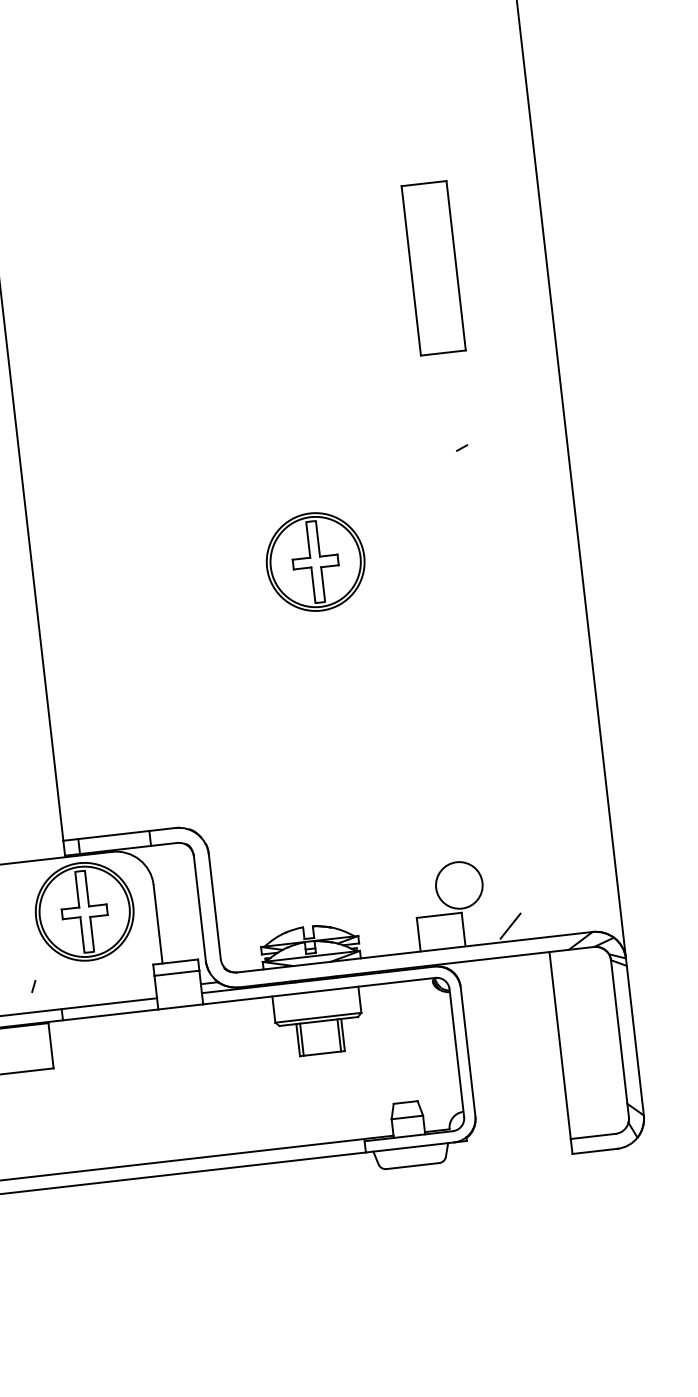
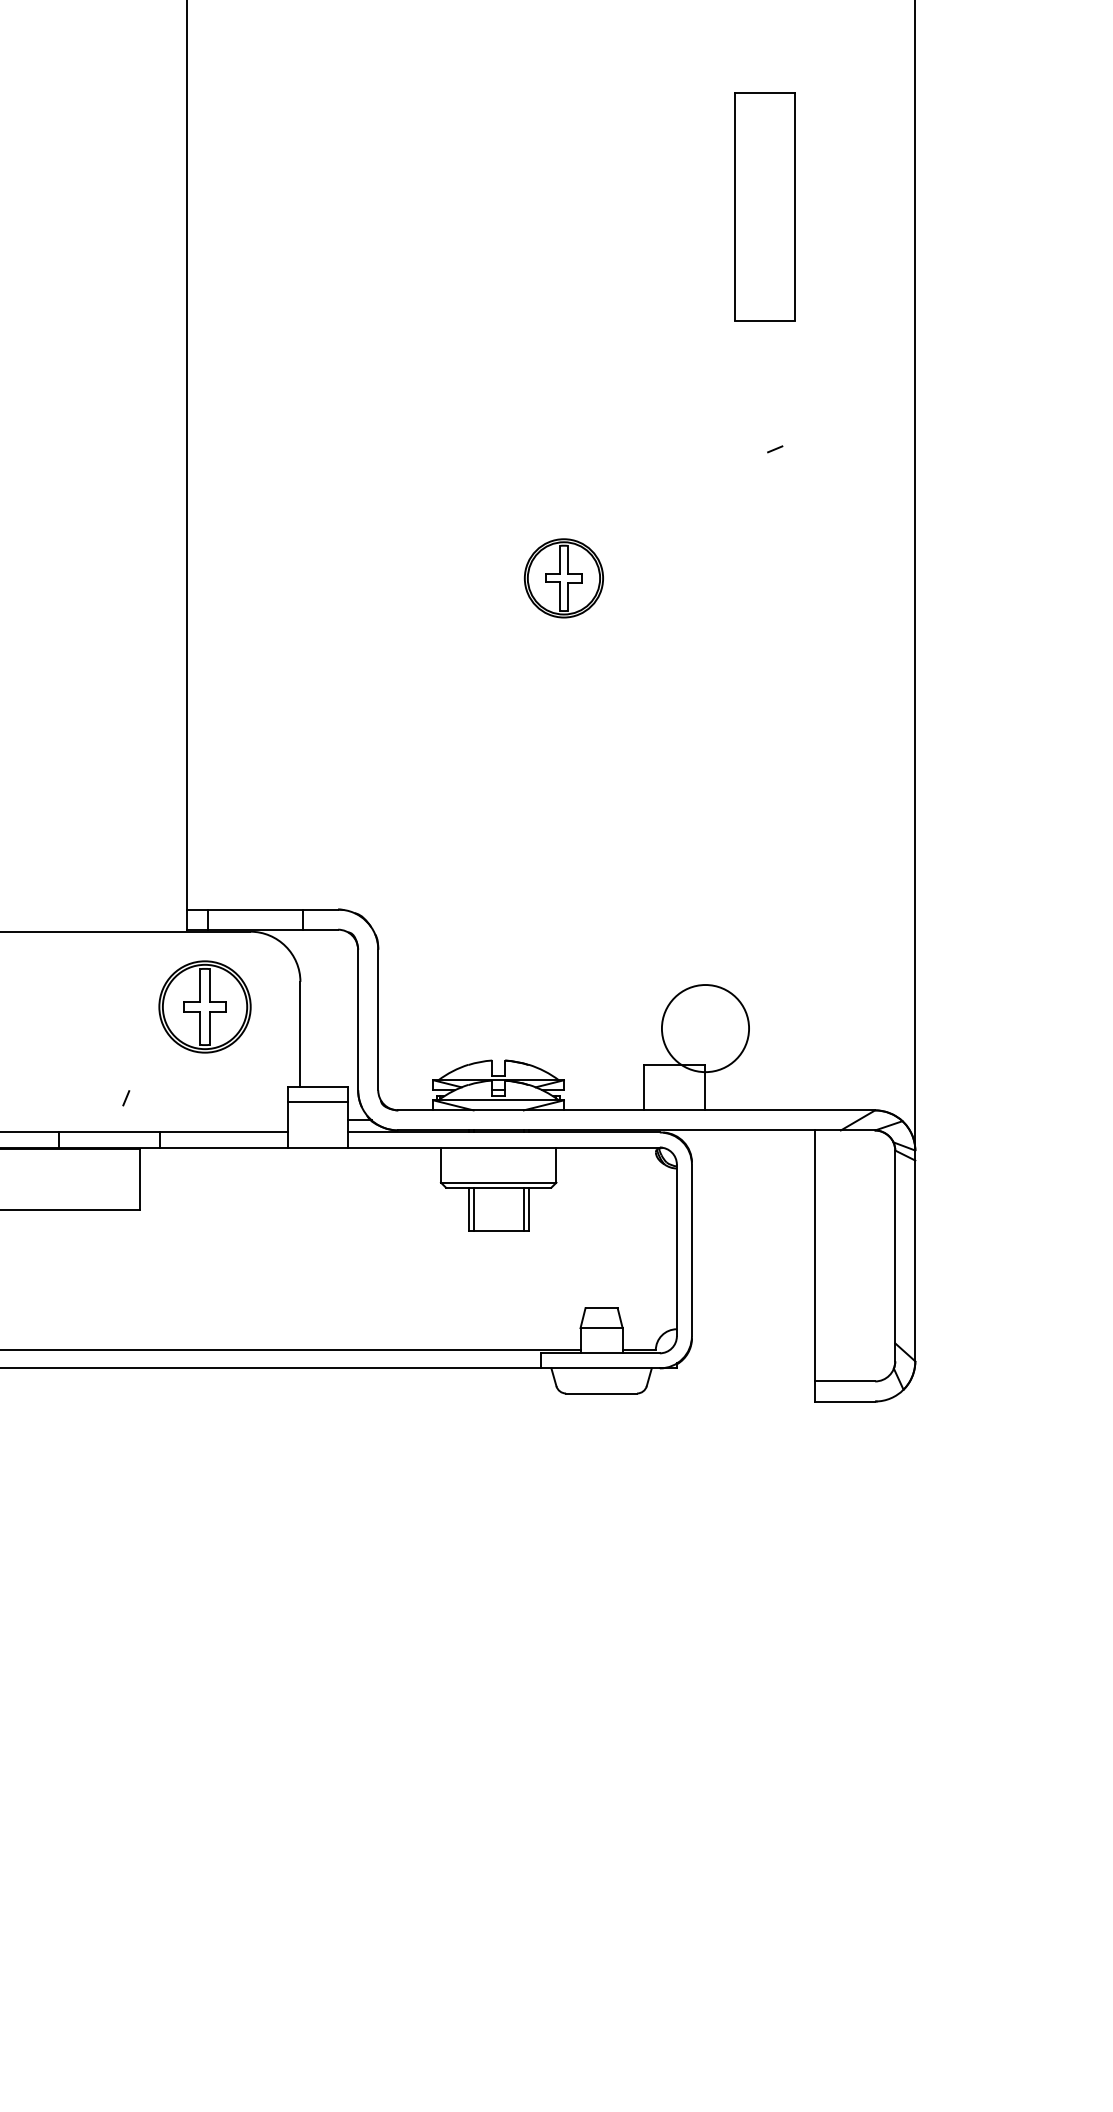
part: (315, 562) -> (563, 578), size x0.6
circle: (459, 885) -> (705, 1028), size x1.4
part: (84, 911) -> (204, 1006), size x0.7
line: (510, 926) -> (767, 1090), removed

